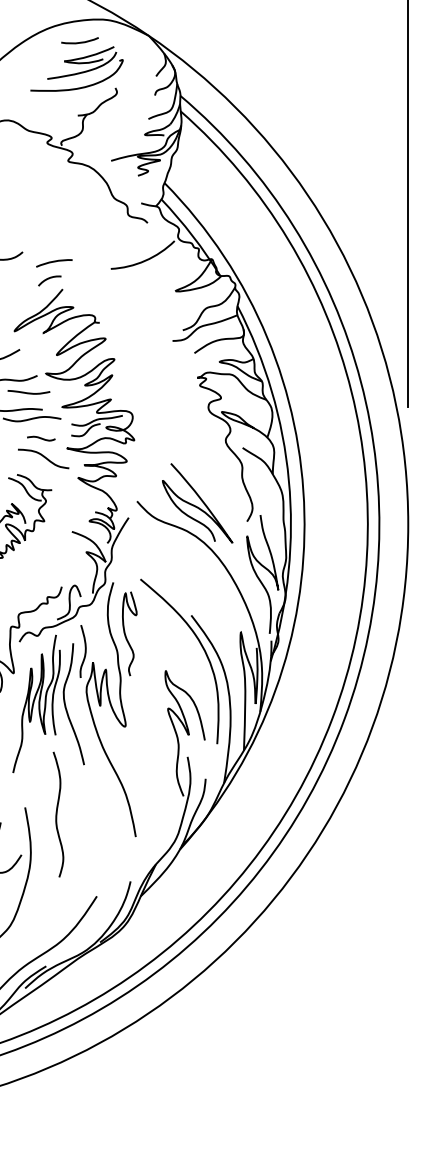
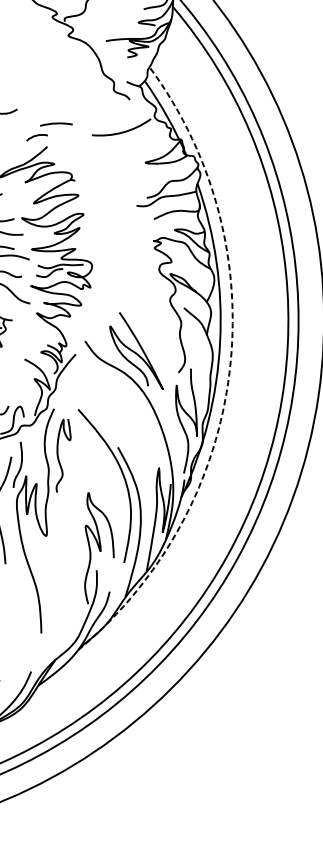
arc: (54, 262) -> (56, 124), moved
arc: (304, 513) -> (229, 372), solid -> dashed

